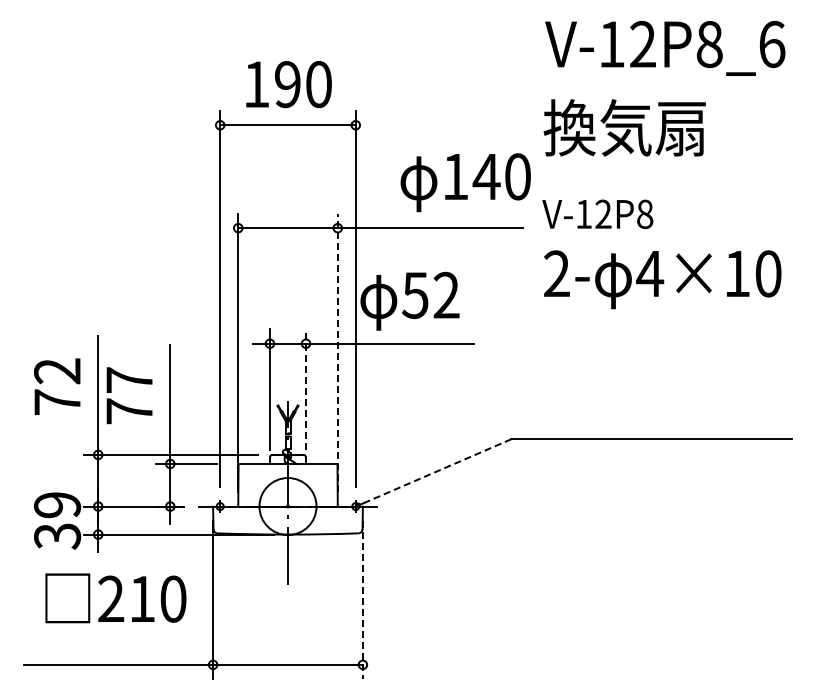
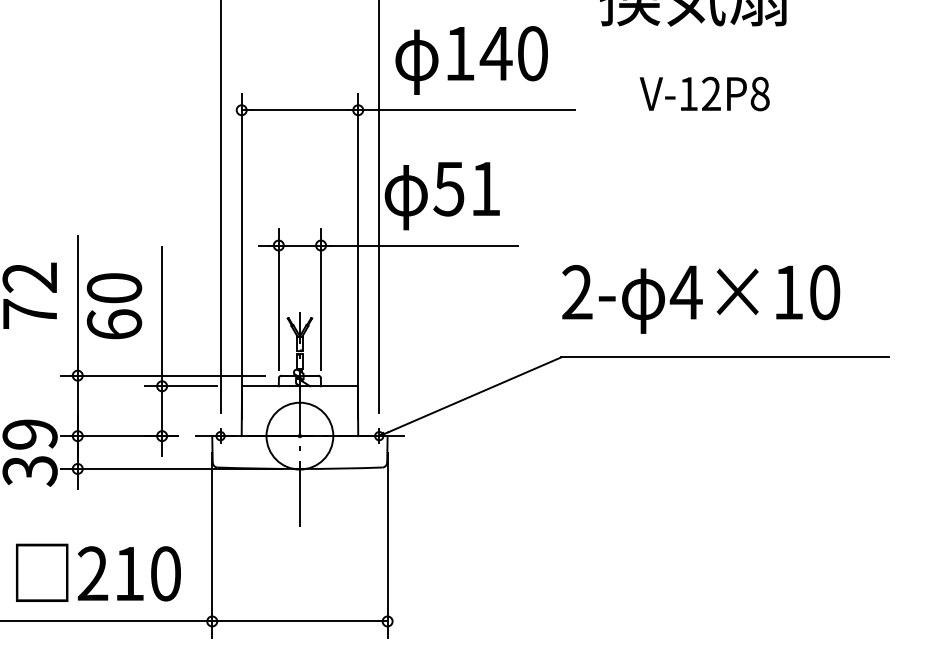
text: (465, 182) -> (471, 60), moved
text: (597, 213) -> (704, 93), moved
text: (662, 279) -> (700, 299), moved
text: (446, 294) -> (485, 187), 52 -> 51
line: (337, 352) -> (357, 255), dashed -> solid
line: (306, 389) -> (321, 299), dashed -> solid
text: (129, 395) -> (114, 306), 77 -> 60
line: (437, 471) -> (474, 395), dashed -> solid
text: (115, 598) -> (97, 573), moved
line: (362, 600) -> (387, 546), dashed -> solid

